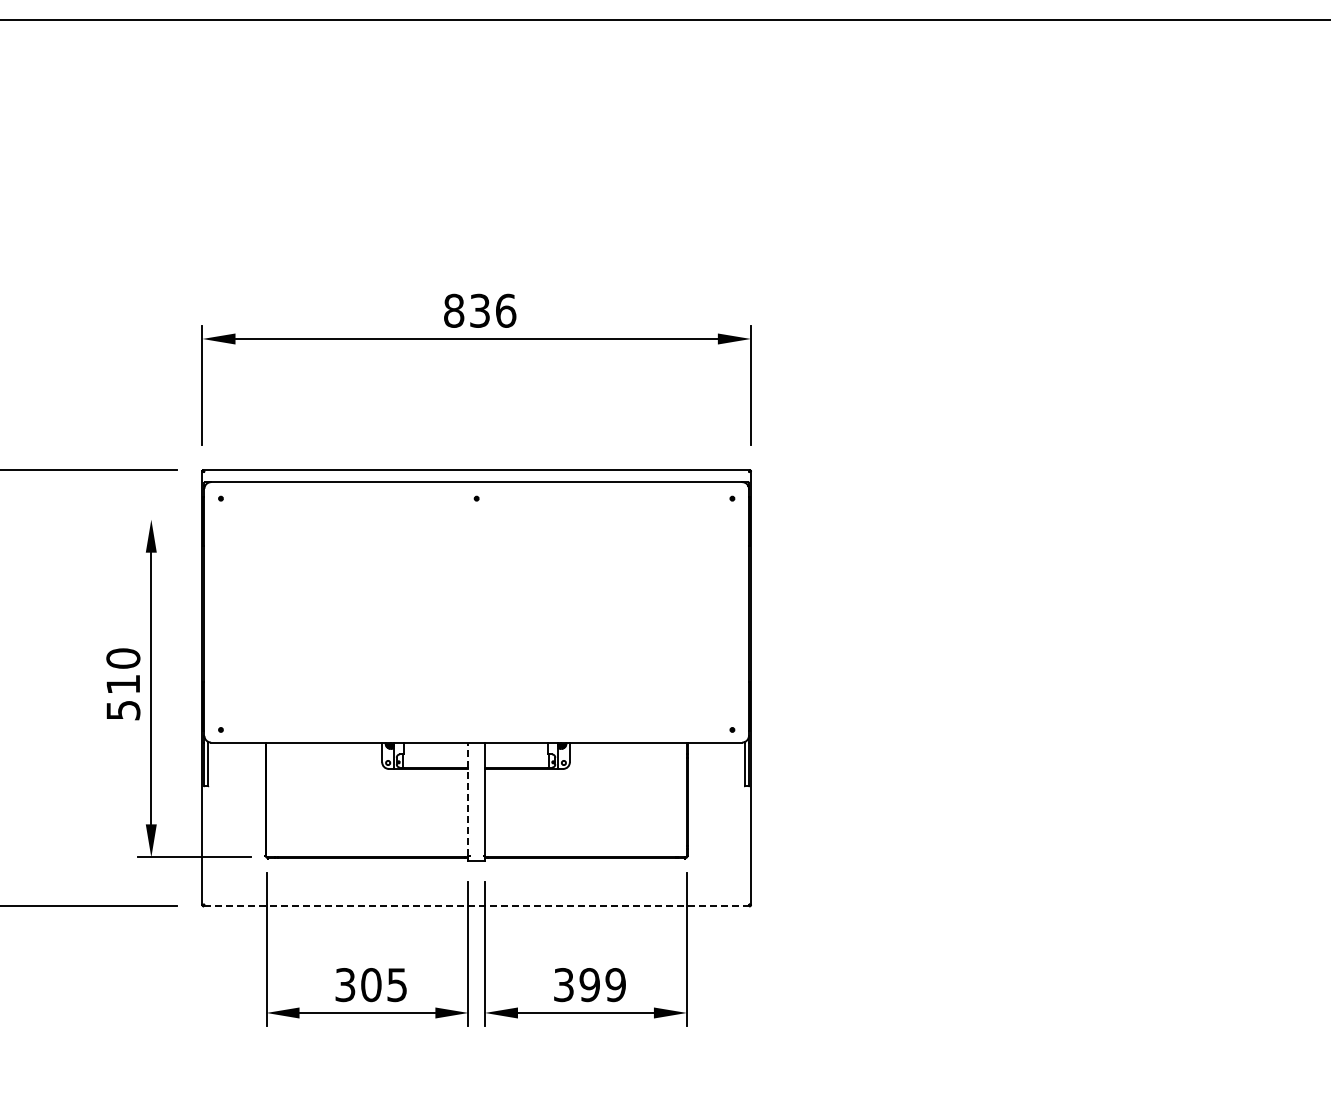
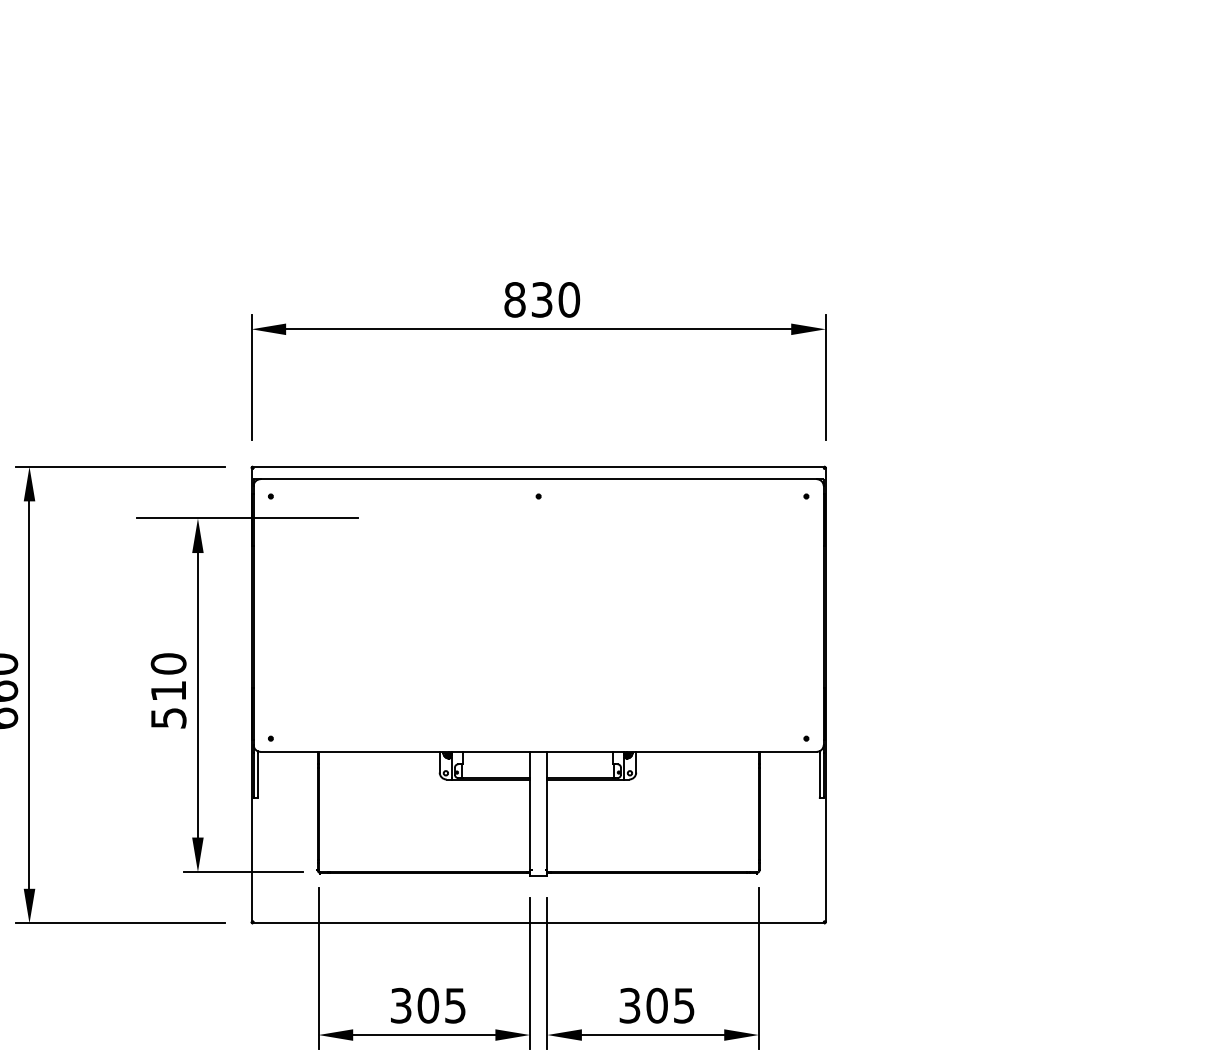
text: (505, 310) -> (568, 299), 836 -> 830
line: (198, 519) -> (247, 518), added
line: (468, 798) -> (530, 810), dashed -> solid
line: (476, 906) -> (538, 923), dashed -> solid
text: (602, 985) -> (670, 1006), 399 -> 305

